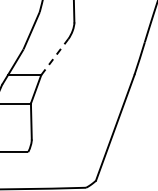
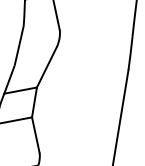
line: (54, 57) -> (46, 67), dashed -> solid

